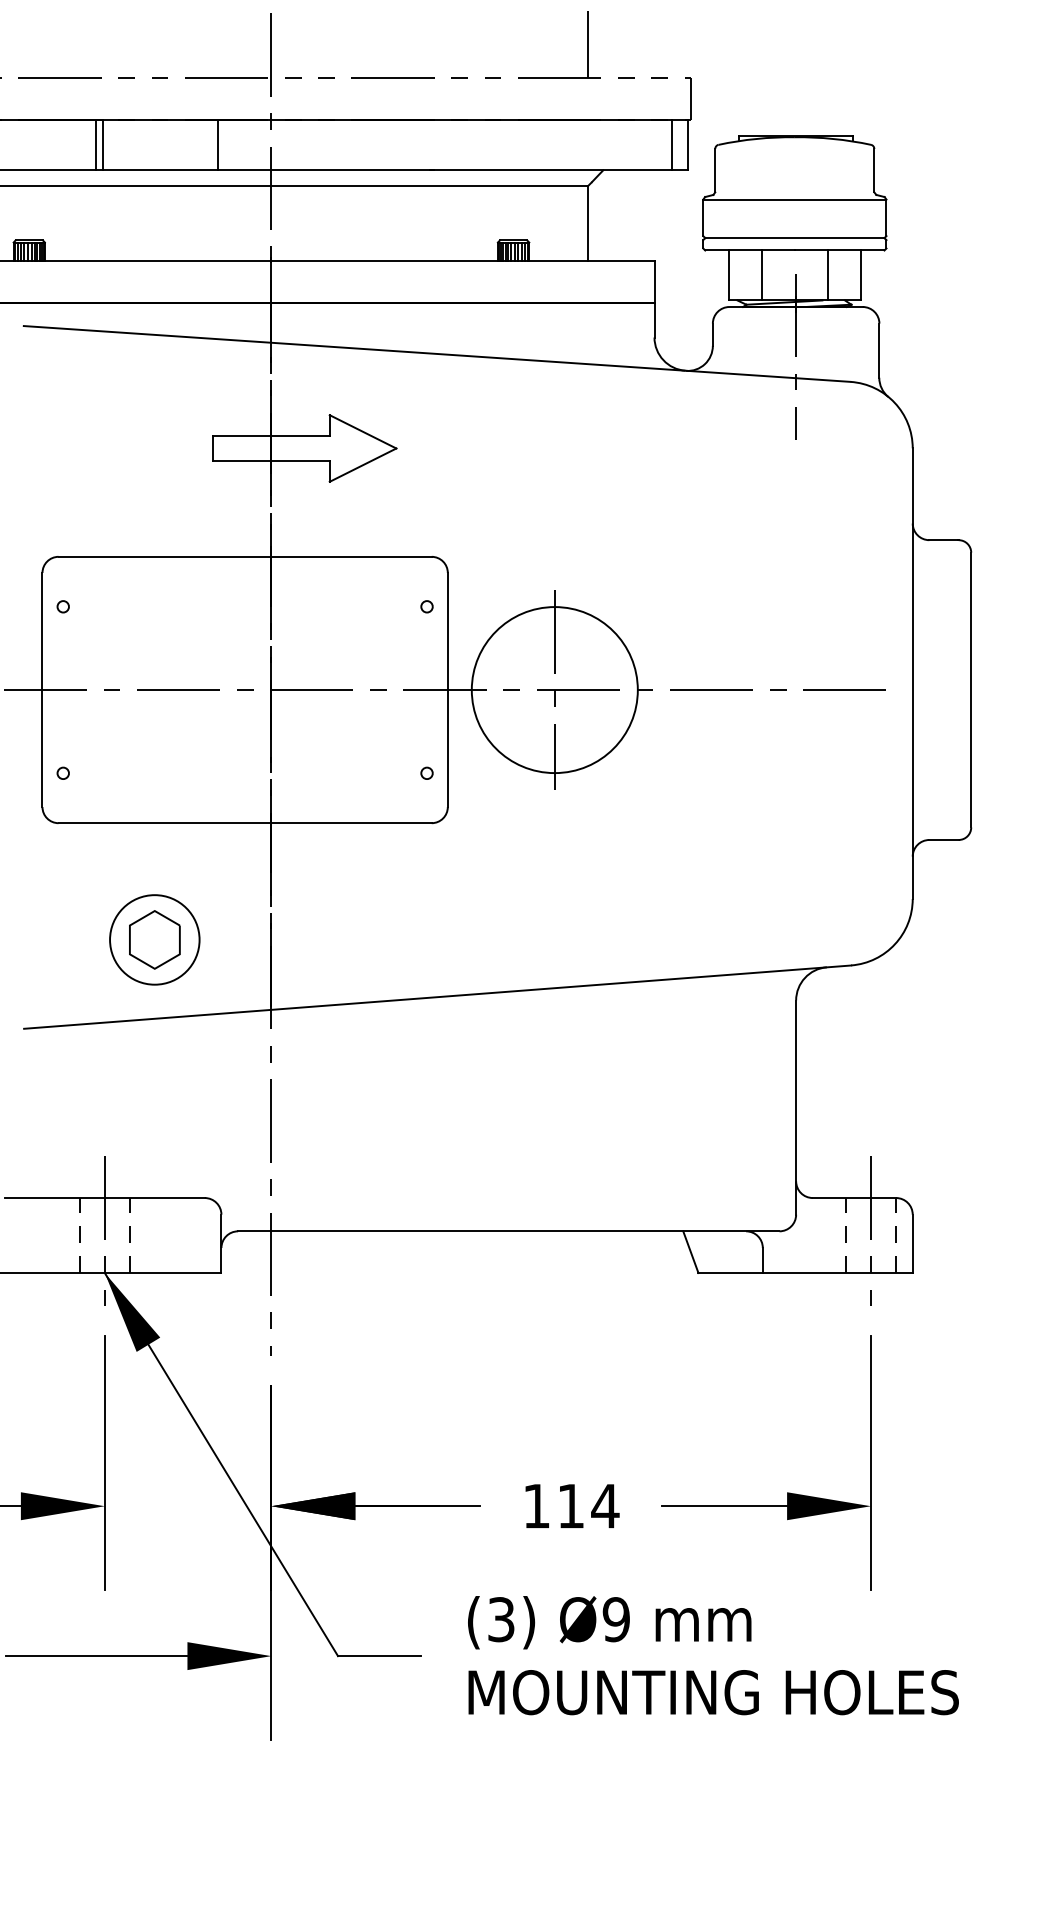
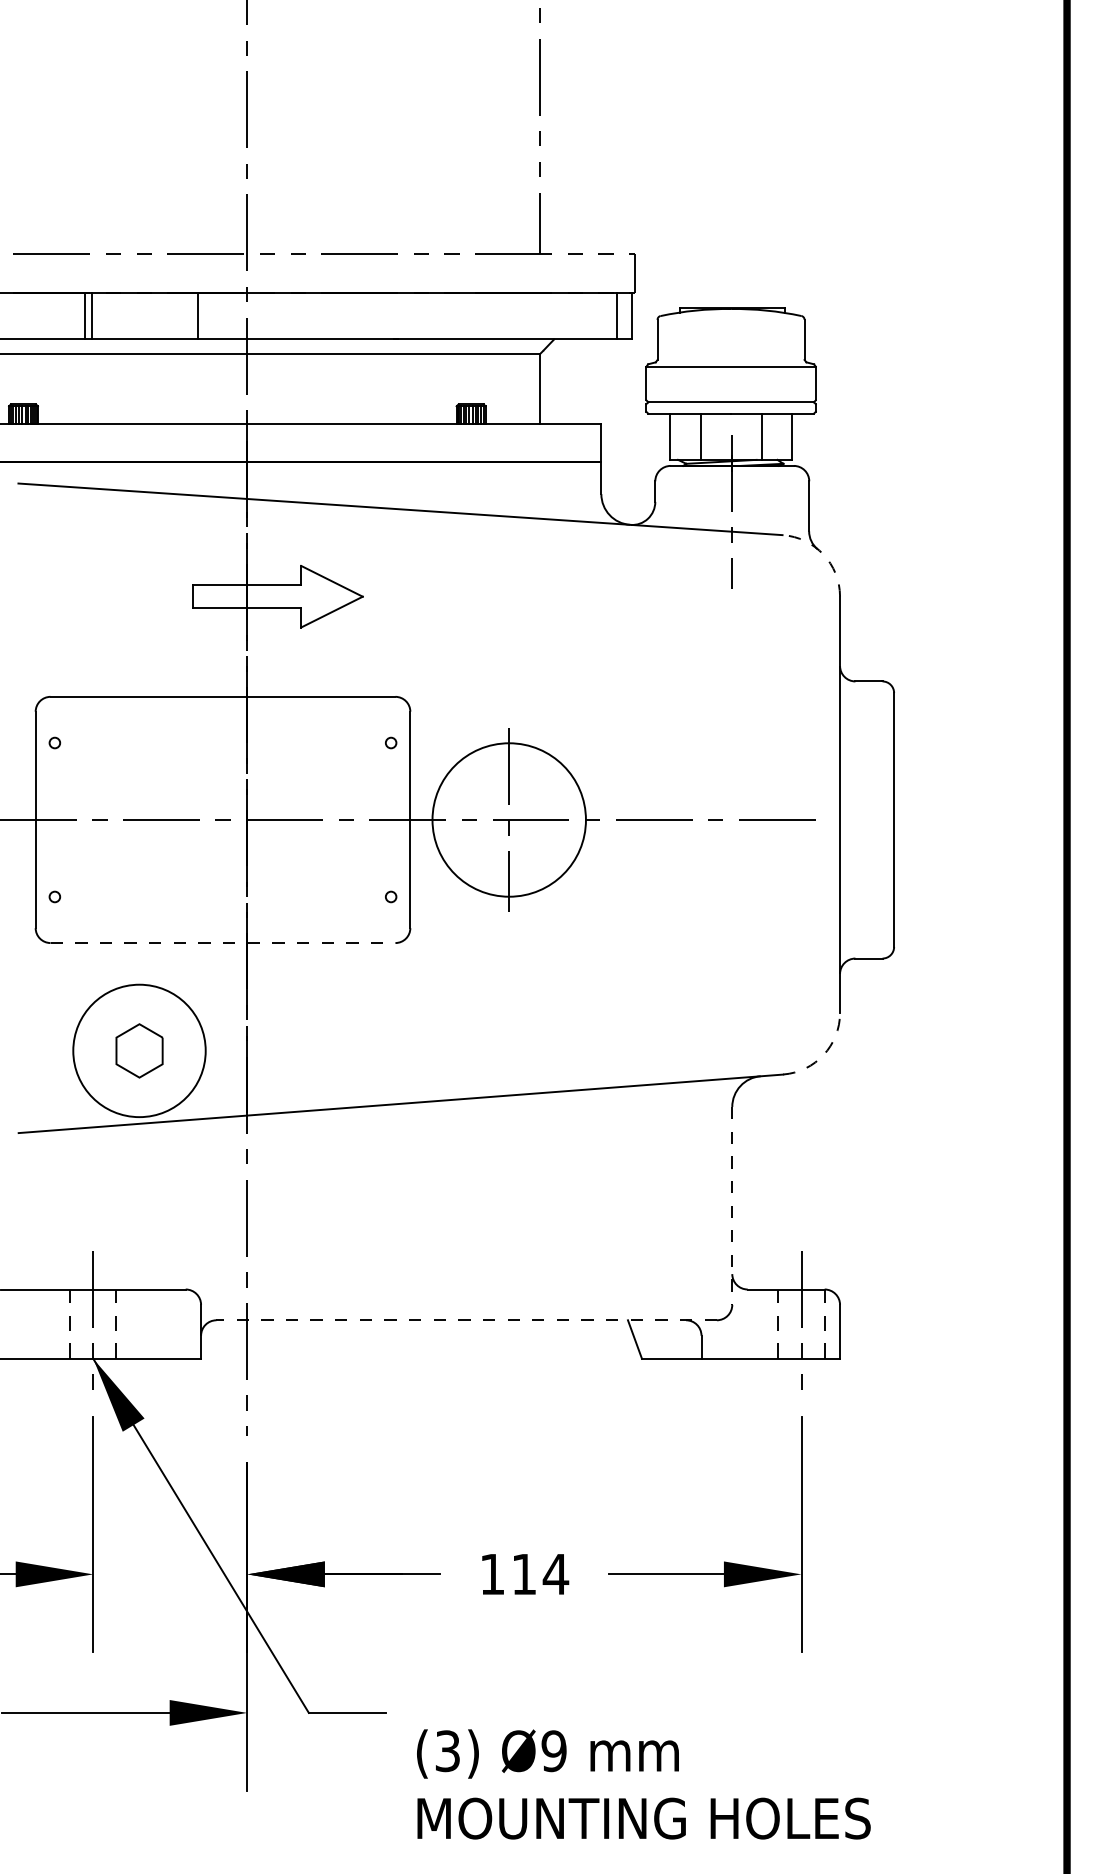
arc: (894, 402) -> (823, 554), solid -> dashed
line: (245, 823) -> (223, 943), solid -> dashed
circle: (154, 939) -> (139, 1050), size x1.6
arc: (894, 943) -> (823, 1054), solid -> dashed
line: (796, 1107) -> (732, 1205), solid -> dashed
line: (508, 1231) -> (466, 1320), solid -> dashed
text: (713, 1655) -> (643, 1784), moved

